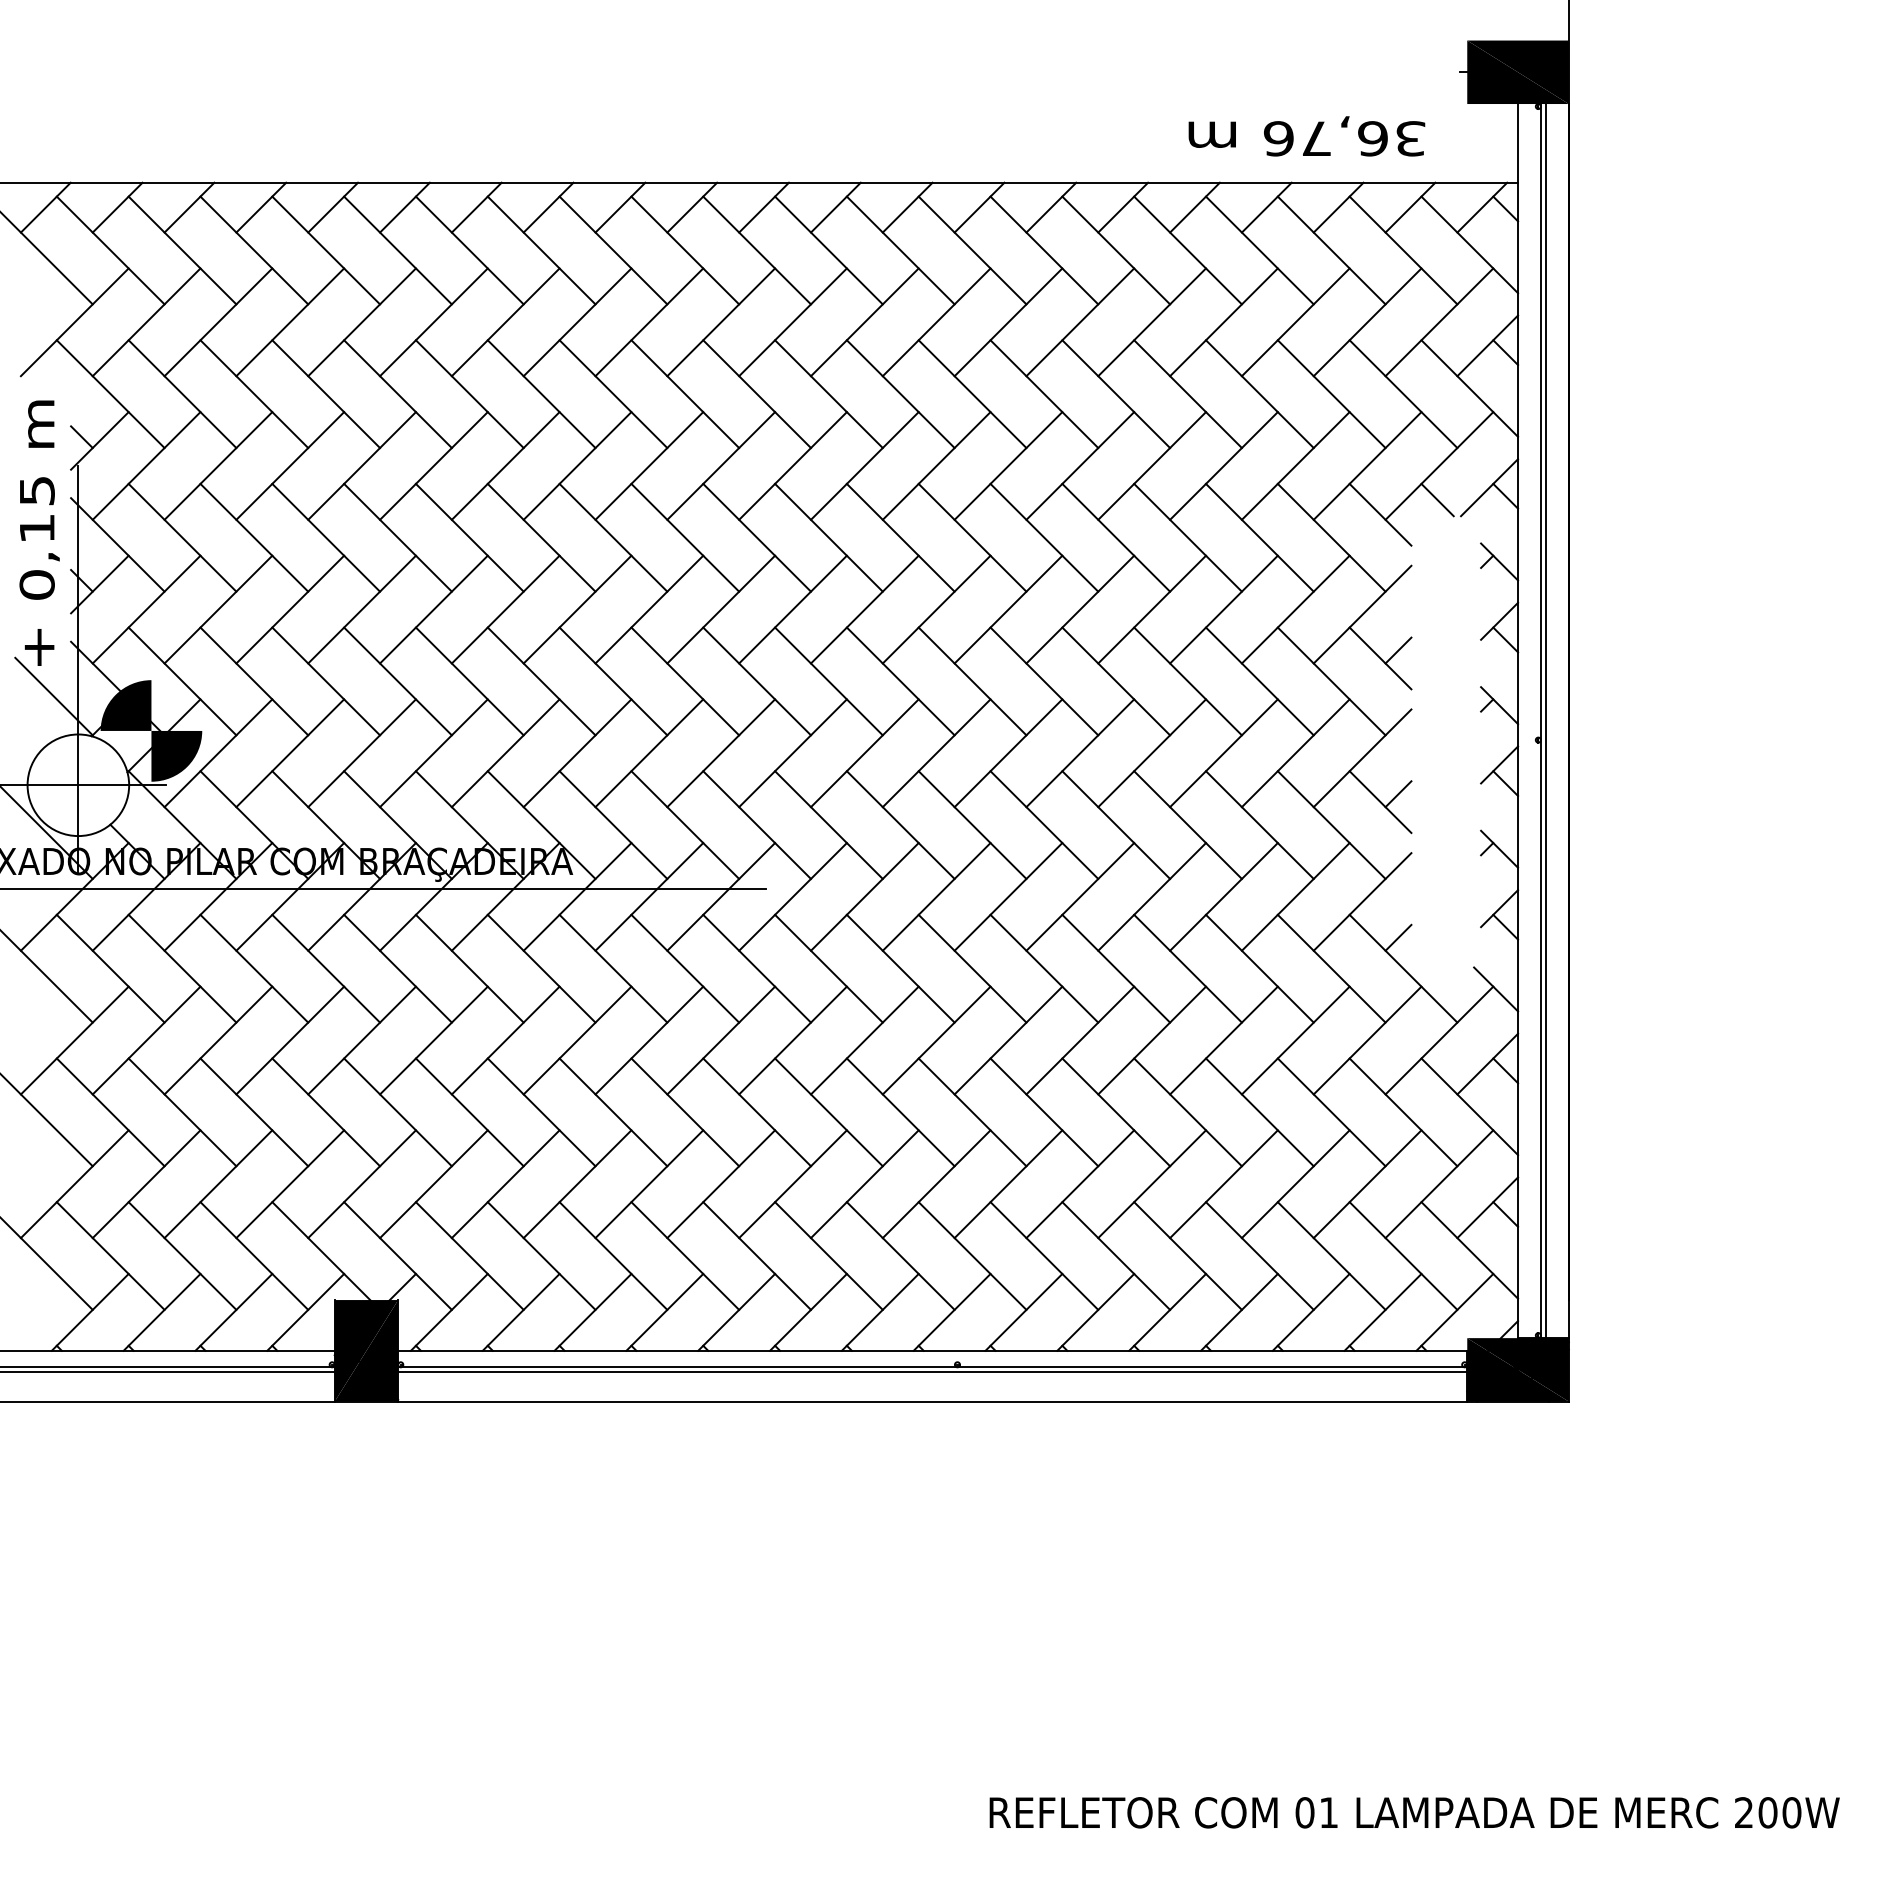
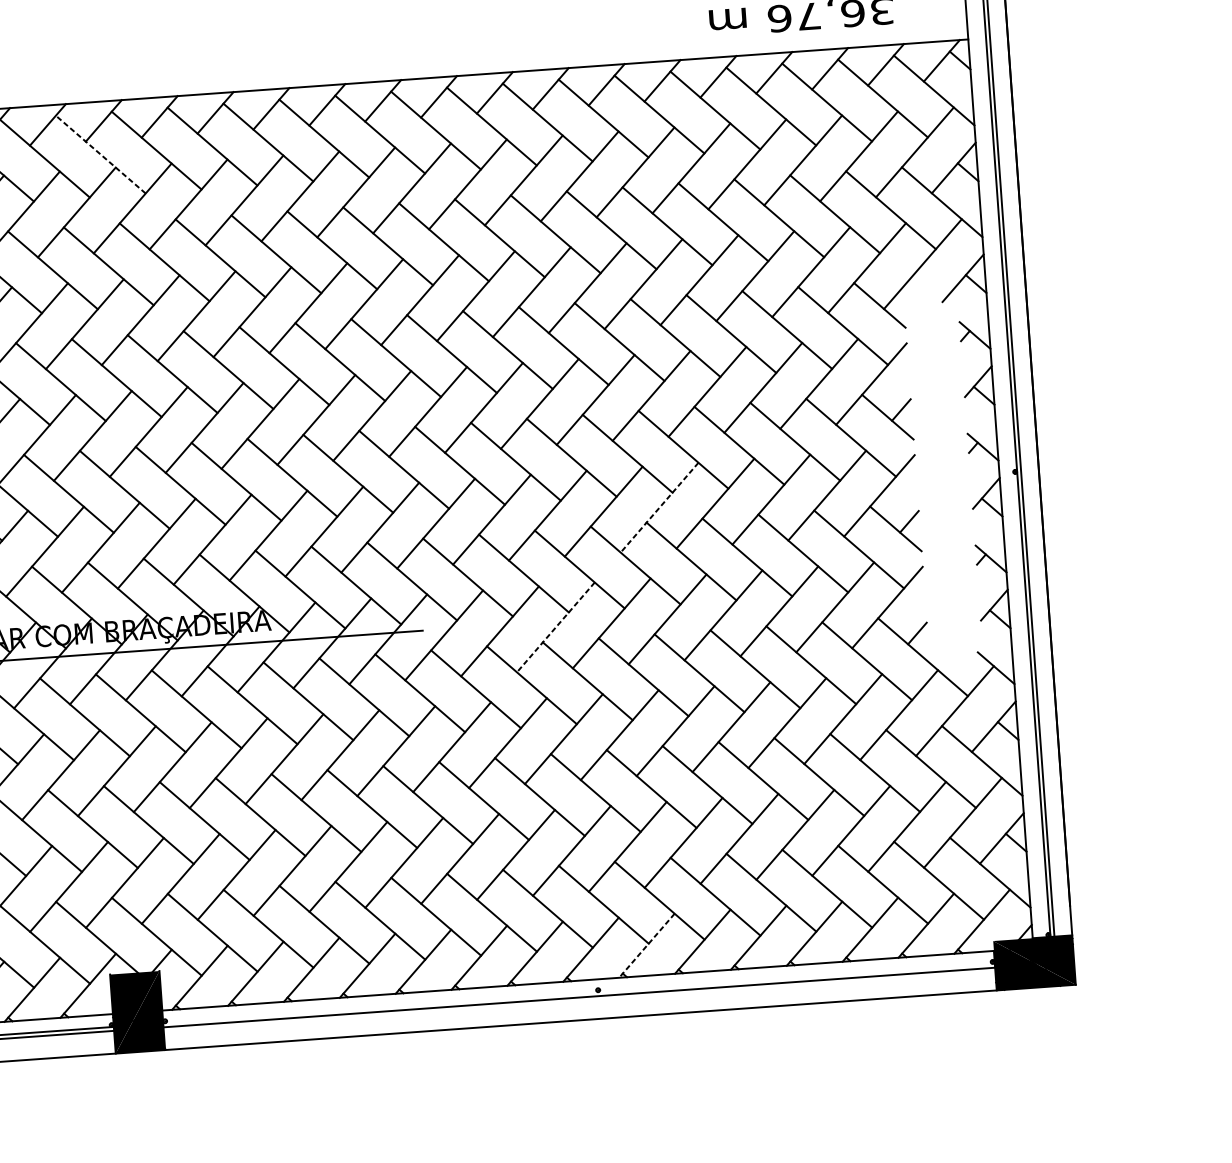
line: (397, 250) -> (100, 154), solid -> dashed
line: (1437, 499) -> (923, 290), removed
line: (1079, 753) -> (658, 507), solid -> dashed
line: (936, 897) -> (555, 627), solid -> dashed
line: (1023, 1312) -> (646, 945), solid -> dashed
line: (932, 1367) -> (578, 993), removed

